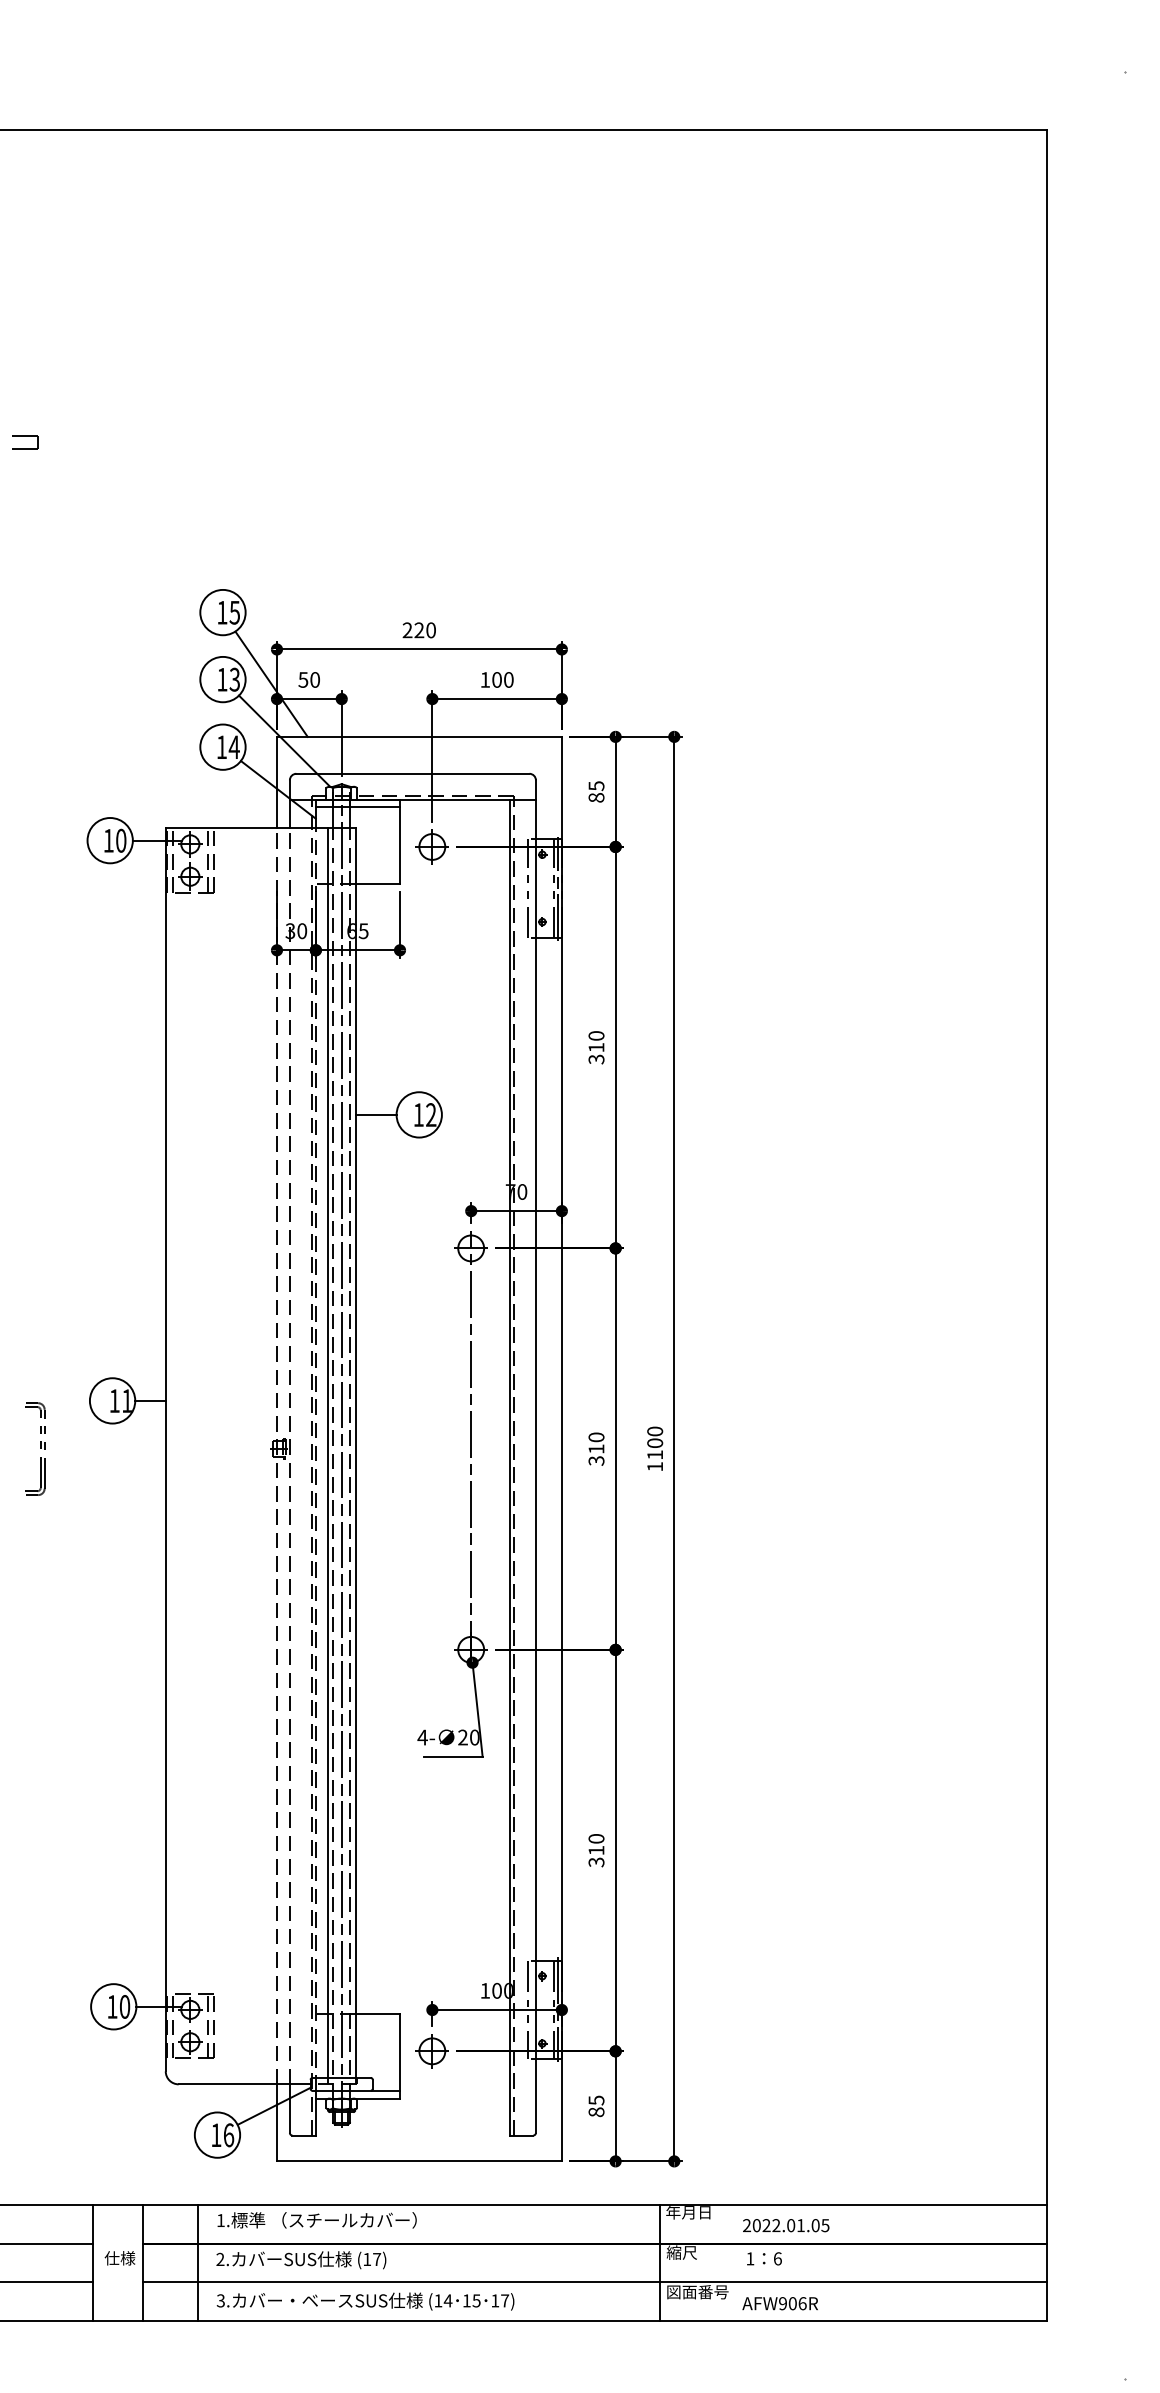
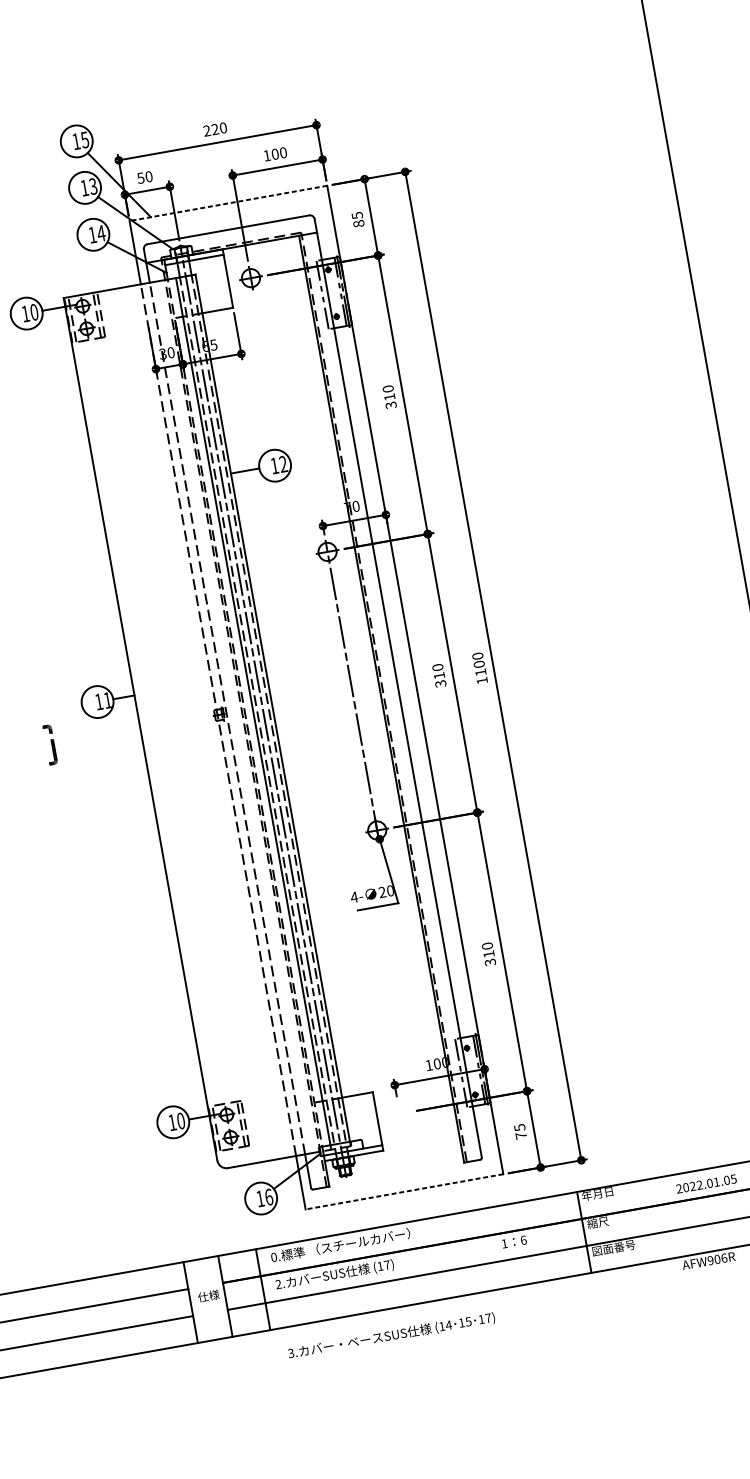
line: (418, 736) -> (227, 203), solid -> dashed
part: (35, 1448) -> (50, 744), size x0.6
part: (431, 2051) -> (399, 1114), removed
text: (596, 2112) -> (521, 1136), 85 -> 75
line: (418, 2161) -> (403, 1192), solid -> dashed
text: (220, 2220) -> (273, 1257), 1. -> 0.
text: (786, 2225) -> (706, 1183), moved
text: (764, 2258) -> (514, 1241), moved
text: (365, 2301) -> (391, 1335), moved
text: (779, 2303) -> (708, 1260), moved

